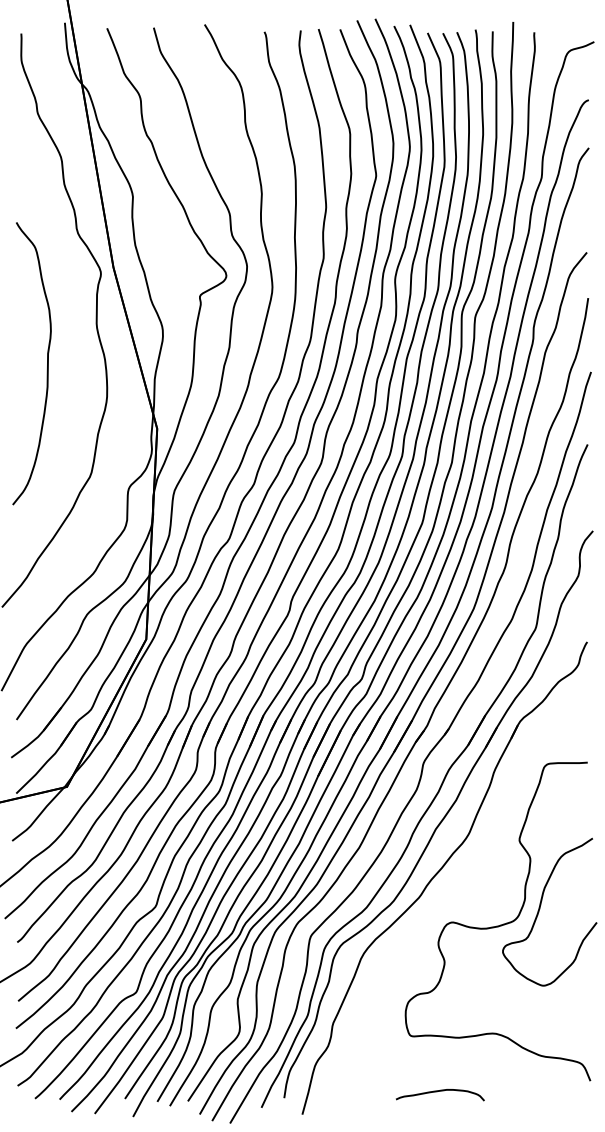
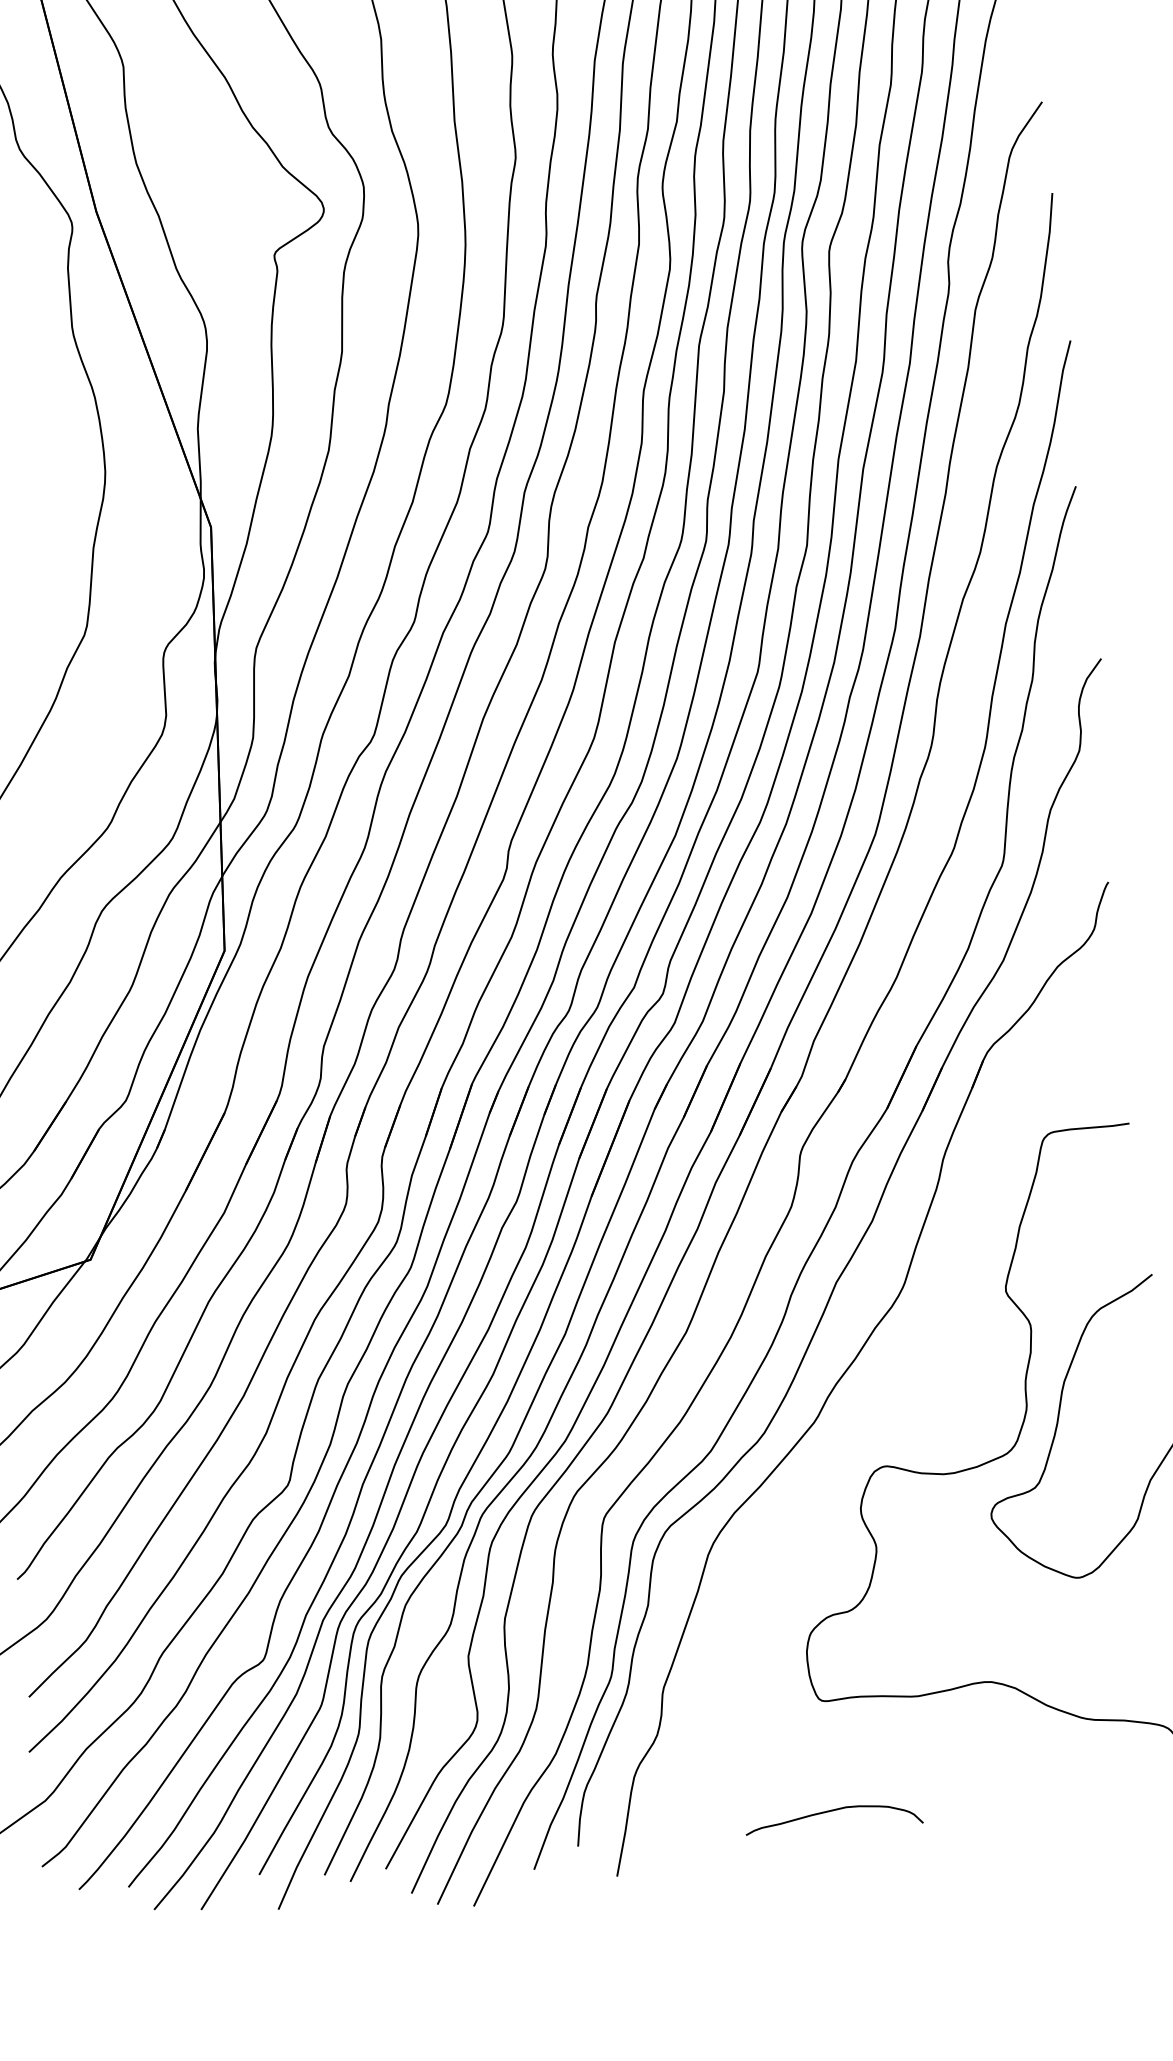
curve: (440, 1091) -> (833, 1811), moved

